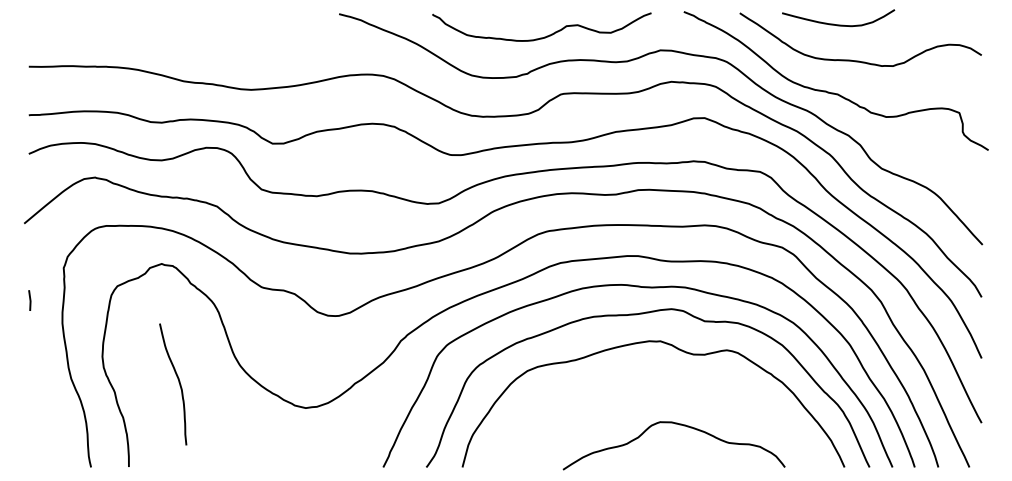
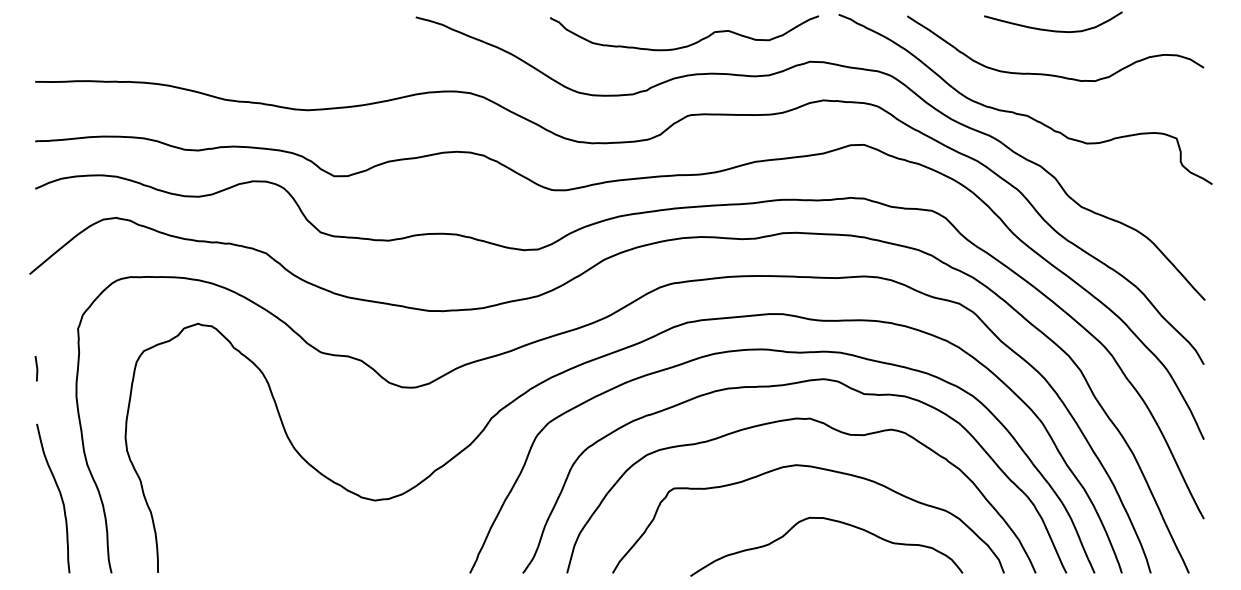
curve: (836, 24) -> (1050, 29), moved
curve: (545, 36) -> (689, 44), moved
curve: (668, 382) -> (819, 469), added
curve: (179, 383) -> (60, 497), moved

